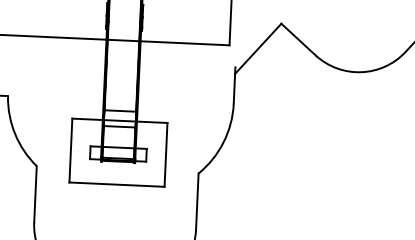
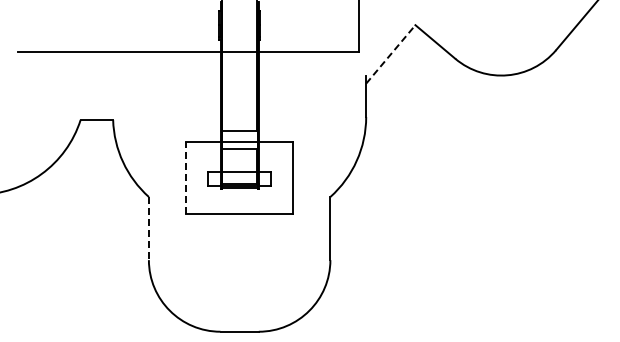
line: (258, 48) -> (391, 54), solid -> dashed
line: (71, 150) -> (186, 177), solid -> dashed
line: (35, 194) -> (148, 228), solid -> dashed

